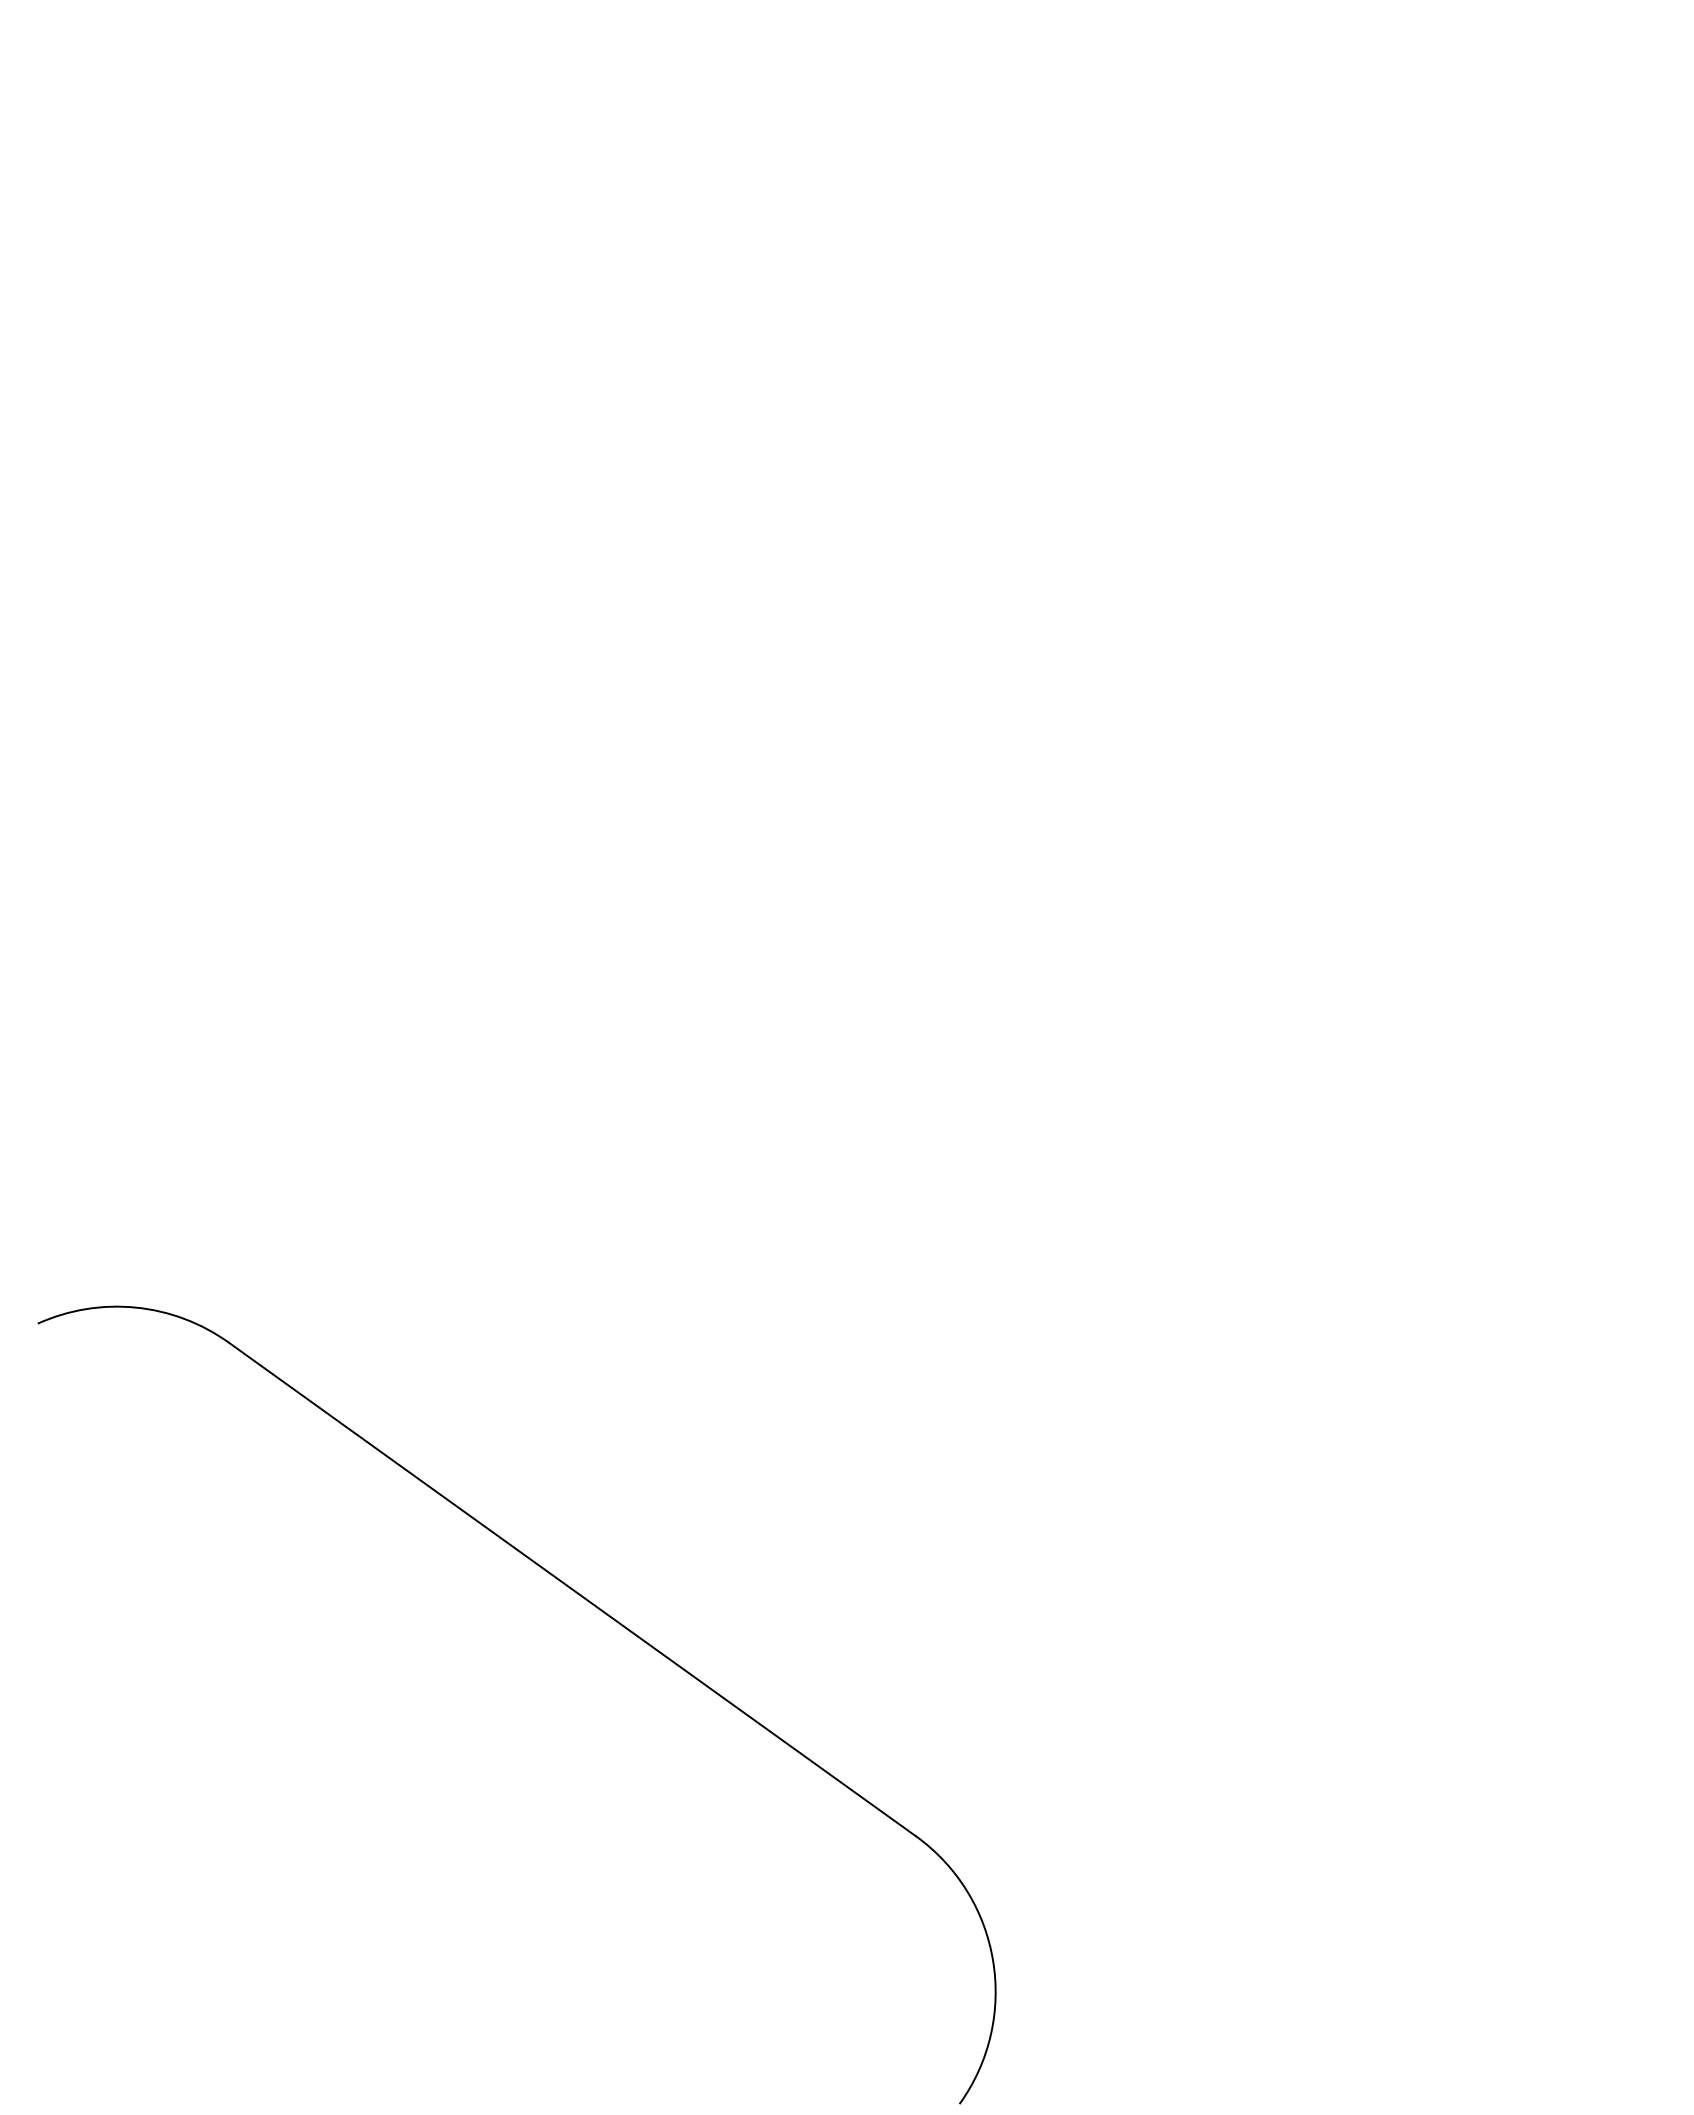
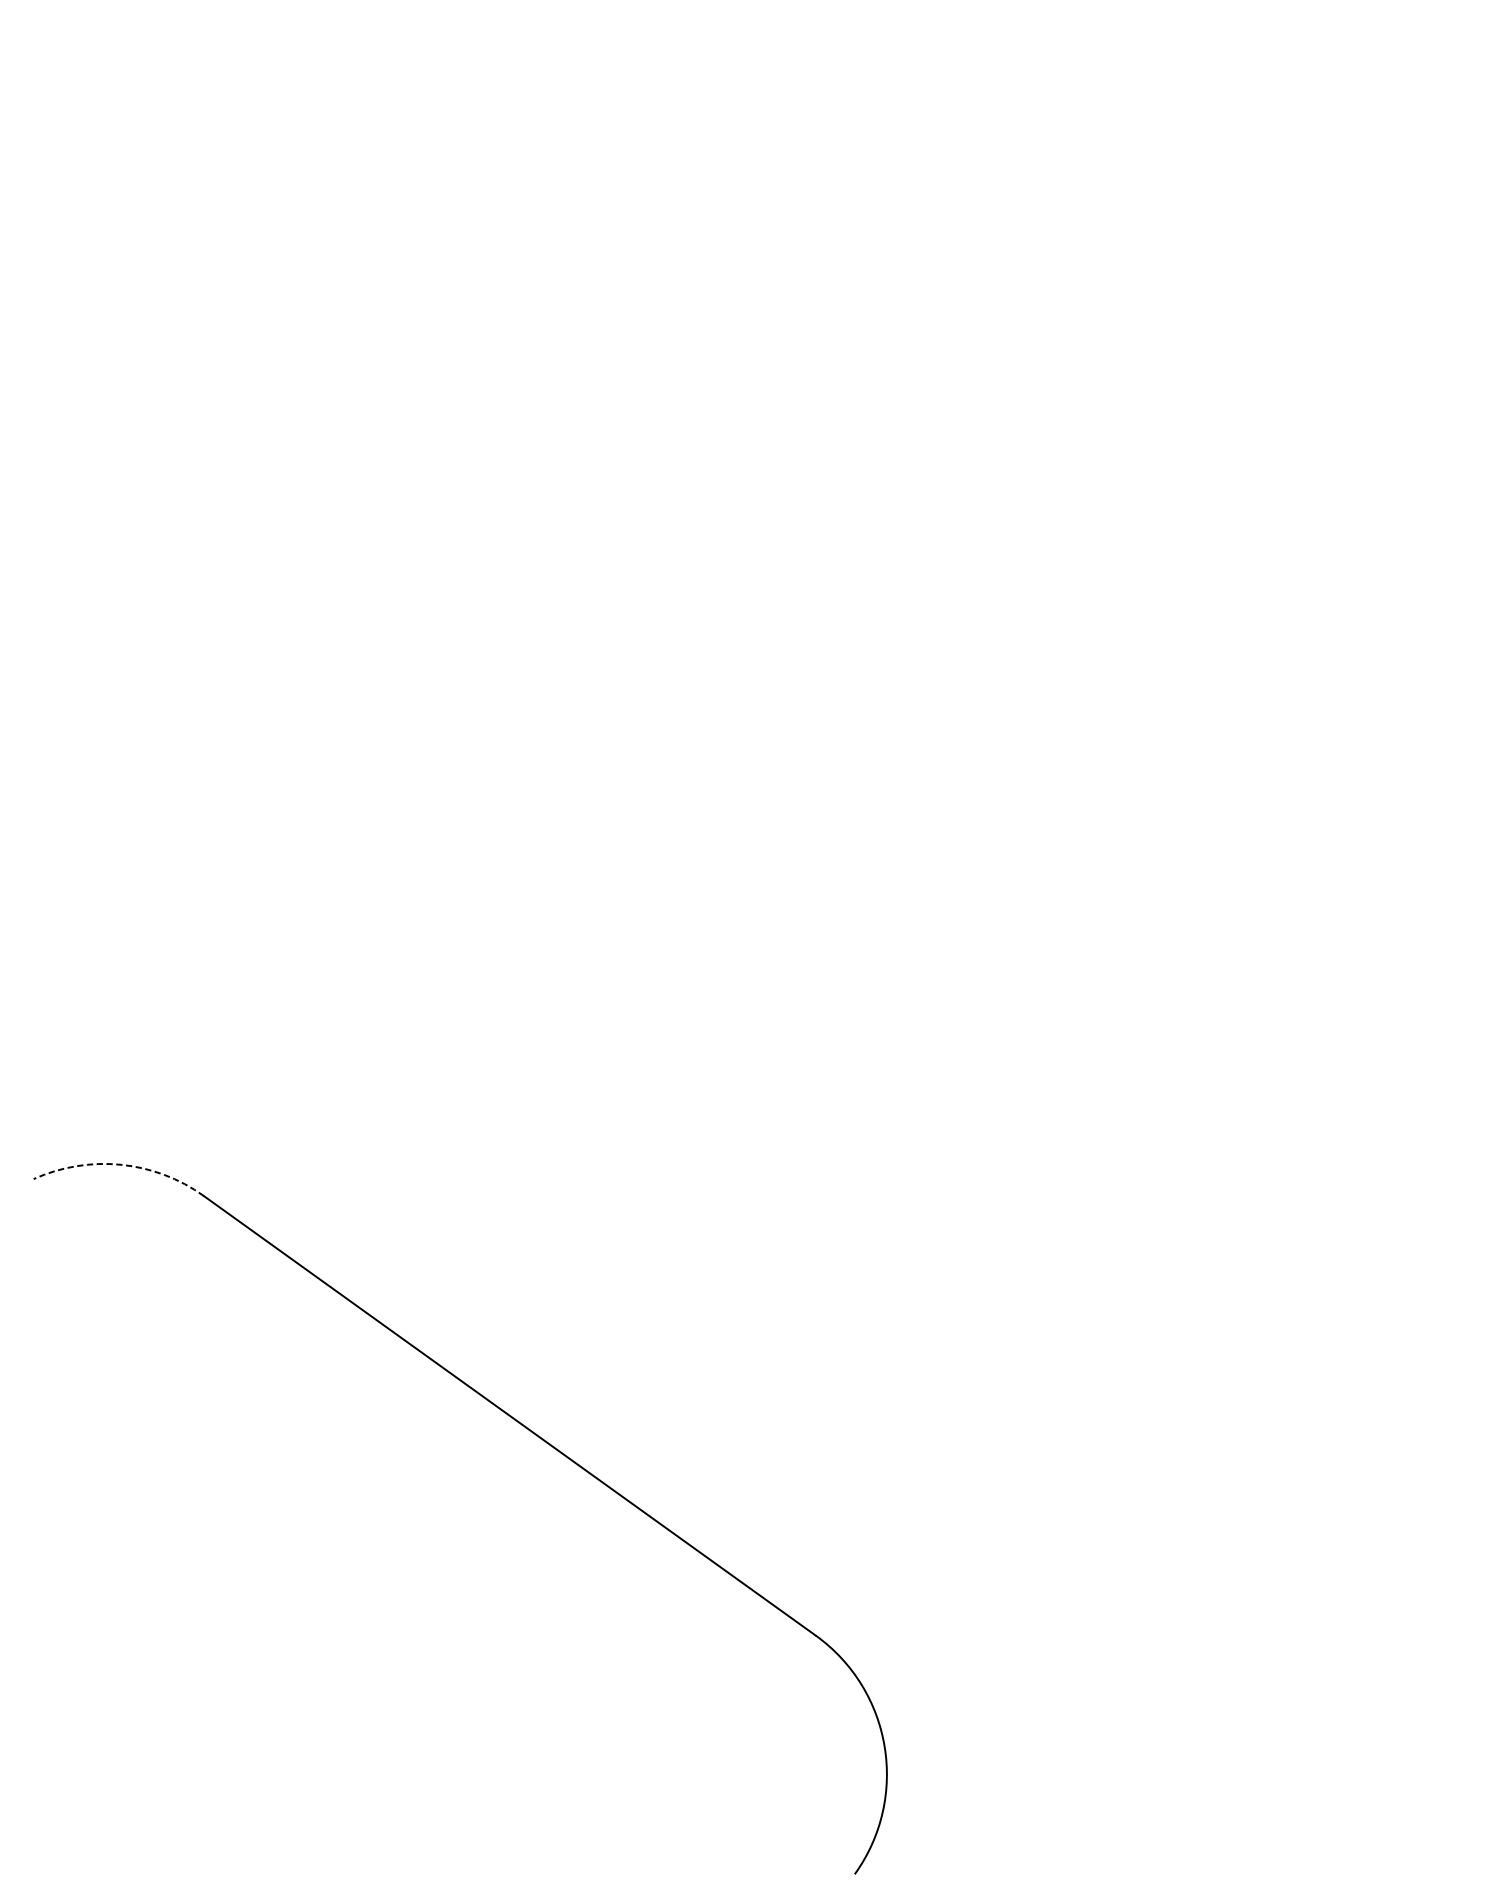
arc: (135, 1307) -> (120, 1164), solid -> dashed

